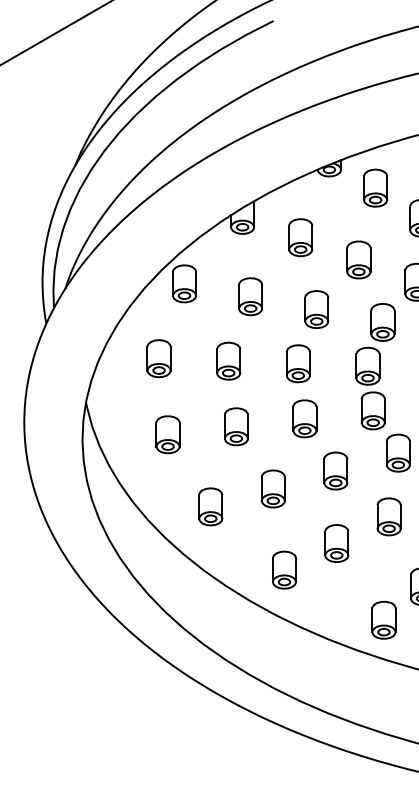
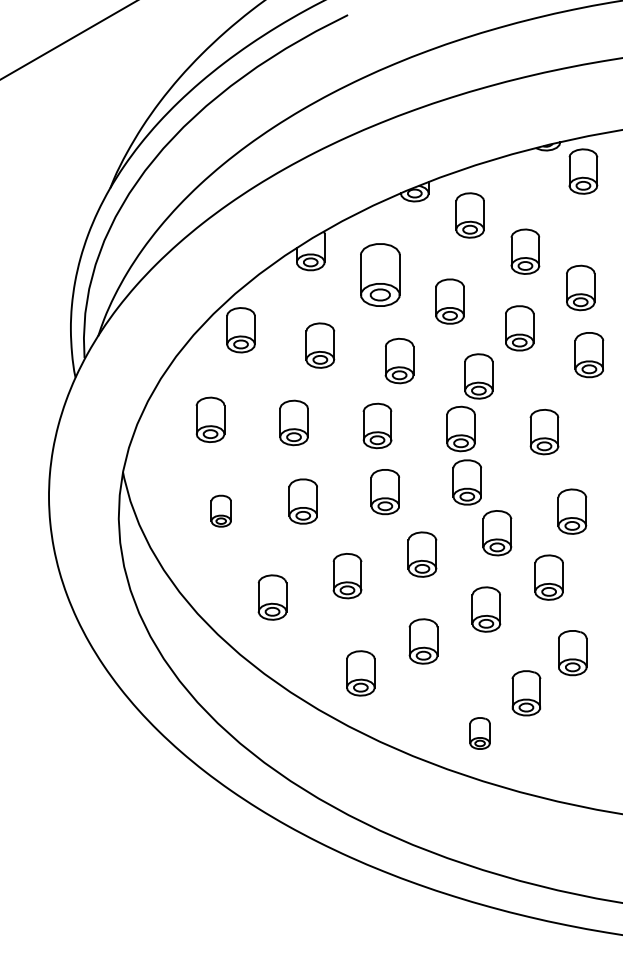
part: (300, 237) -> (380, 274), size x1.4
part: (167, 435) -> (220, 511), size x0.7
part: (383, 620) -> (479, 733), size x0.7

